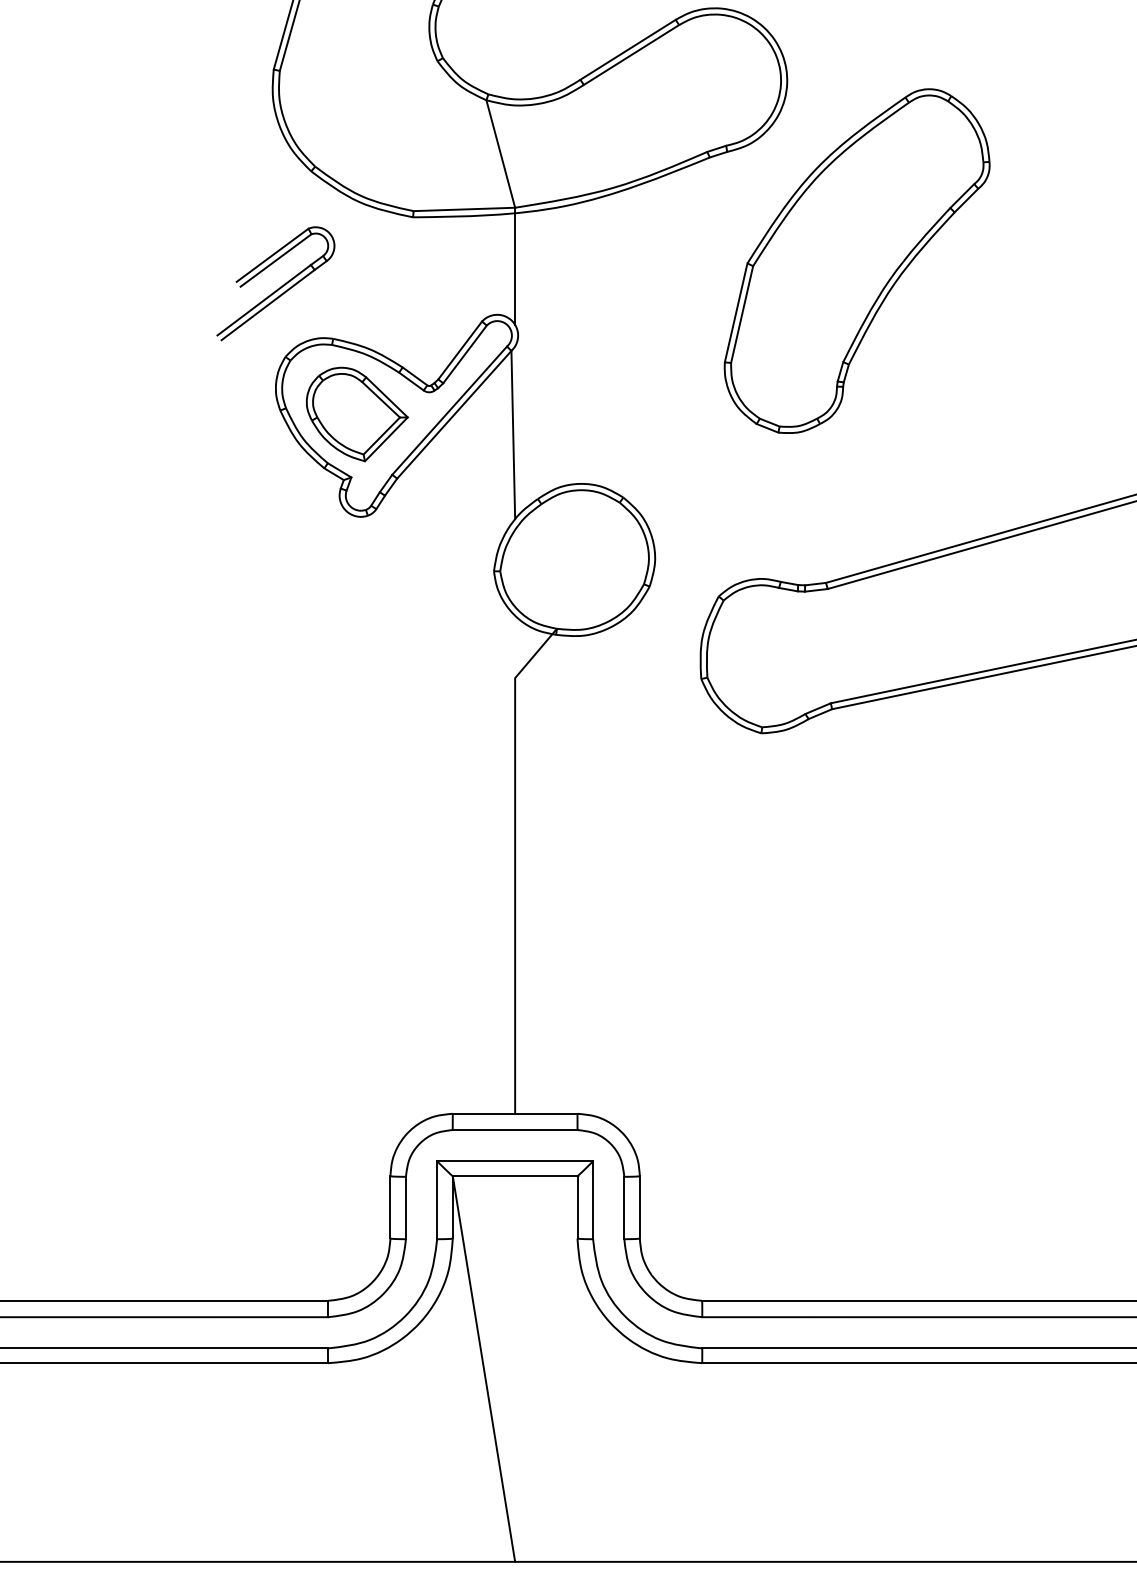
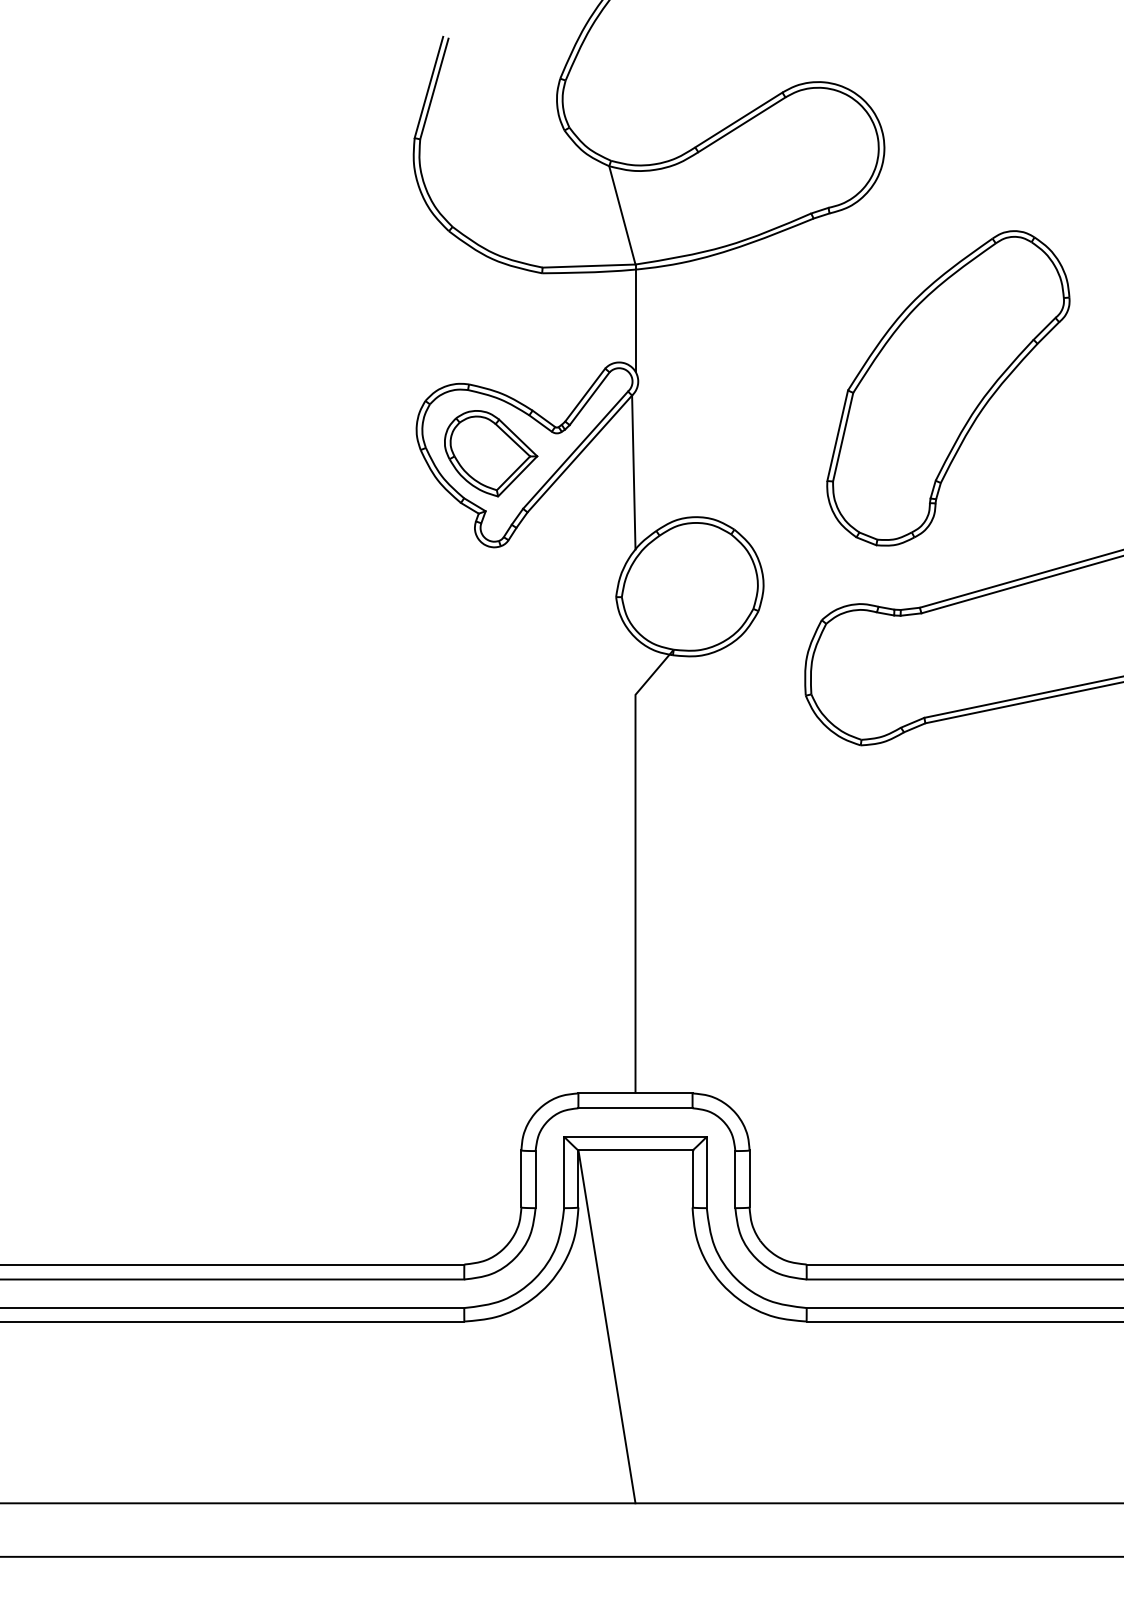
part: (857, 261) -> (948, 388), moved
part: (275, 283) -> (416, 333), removed

